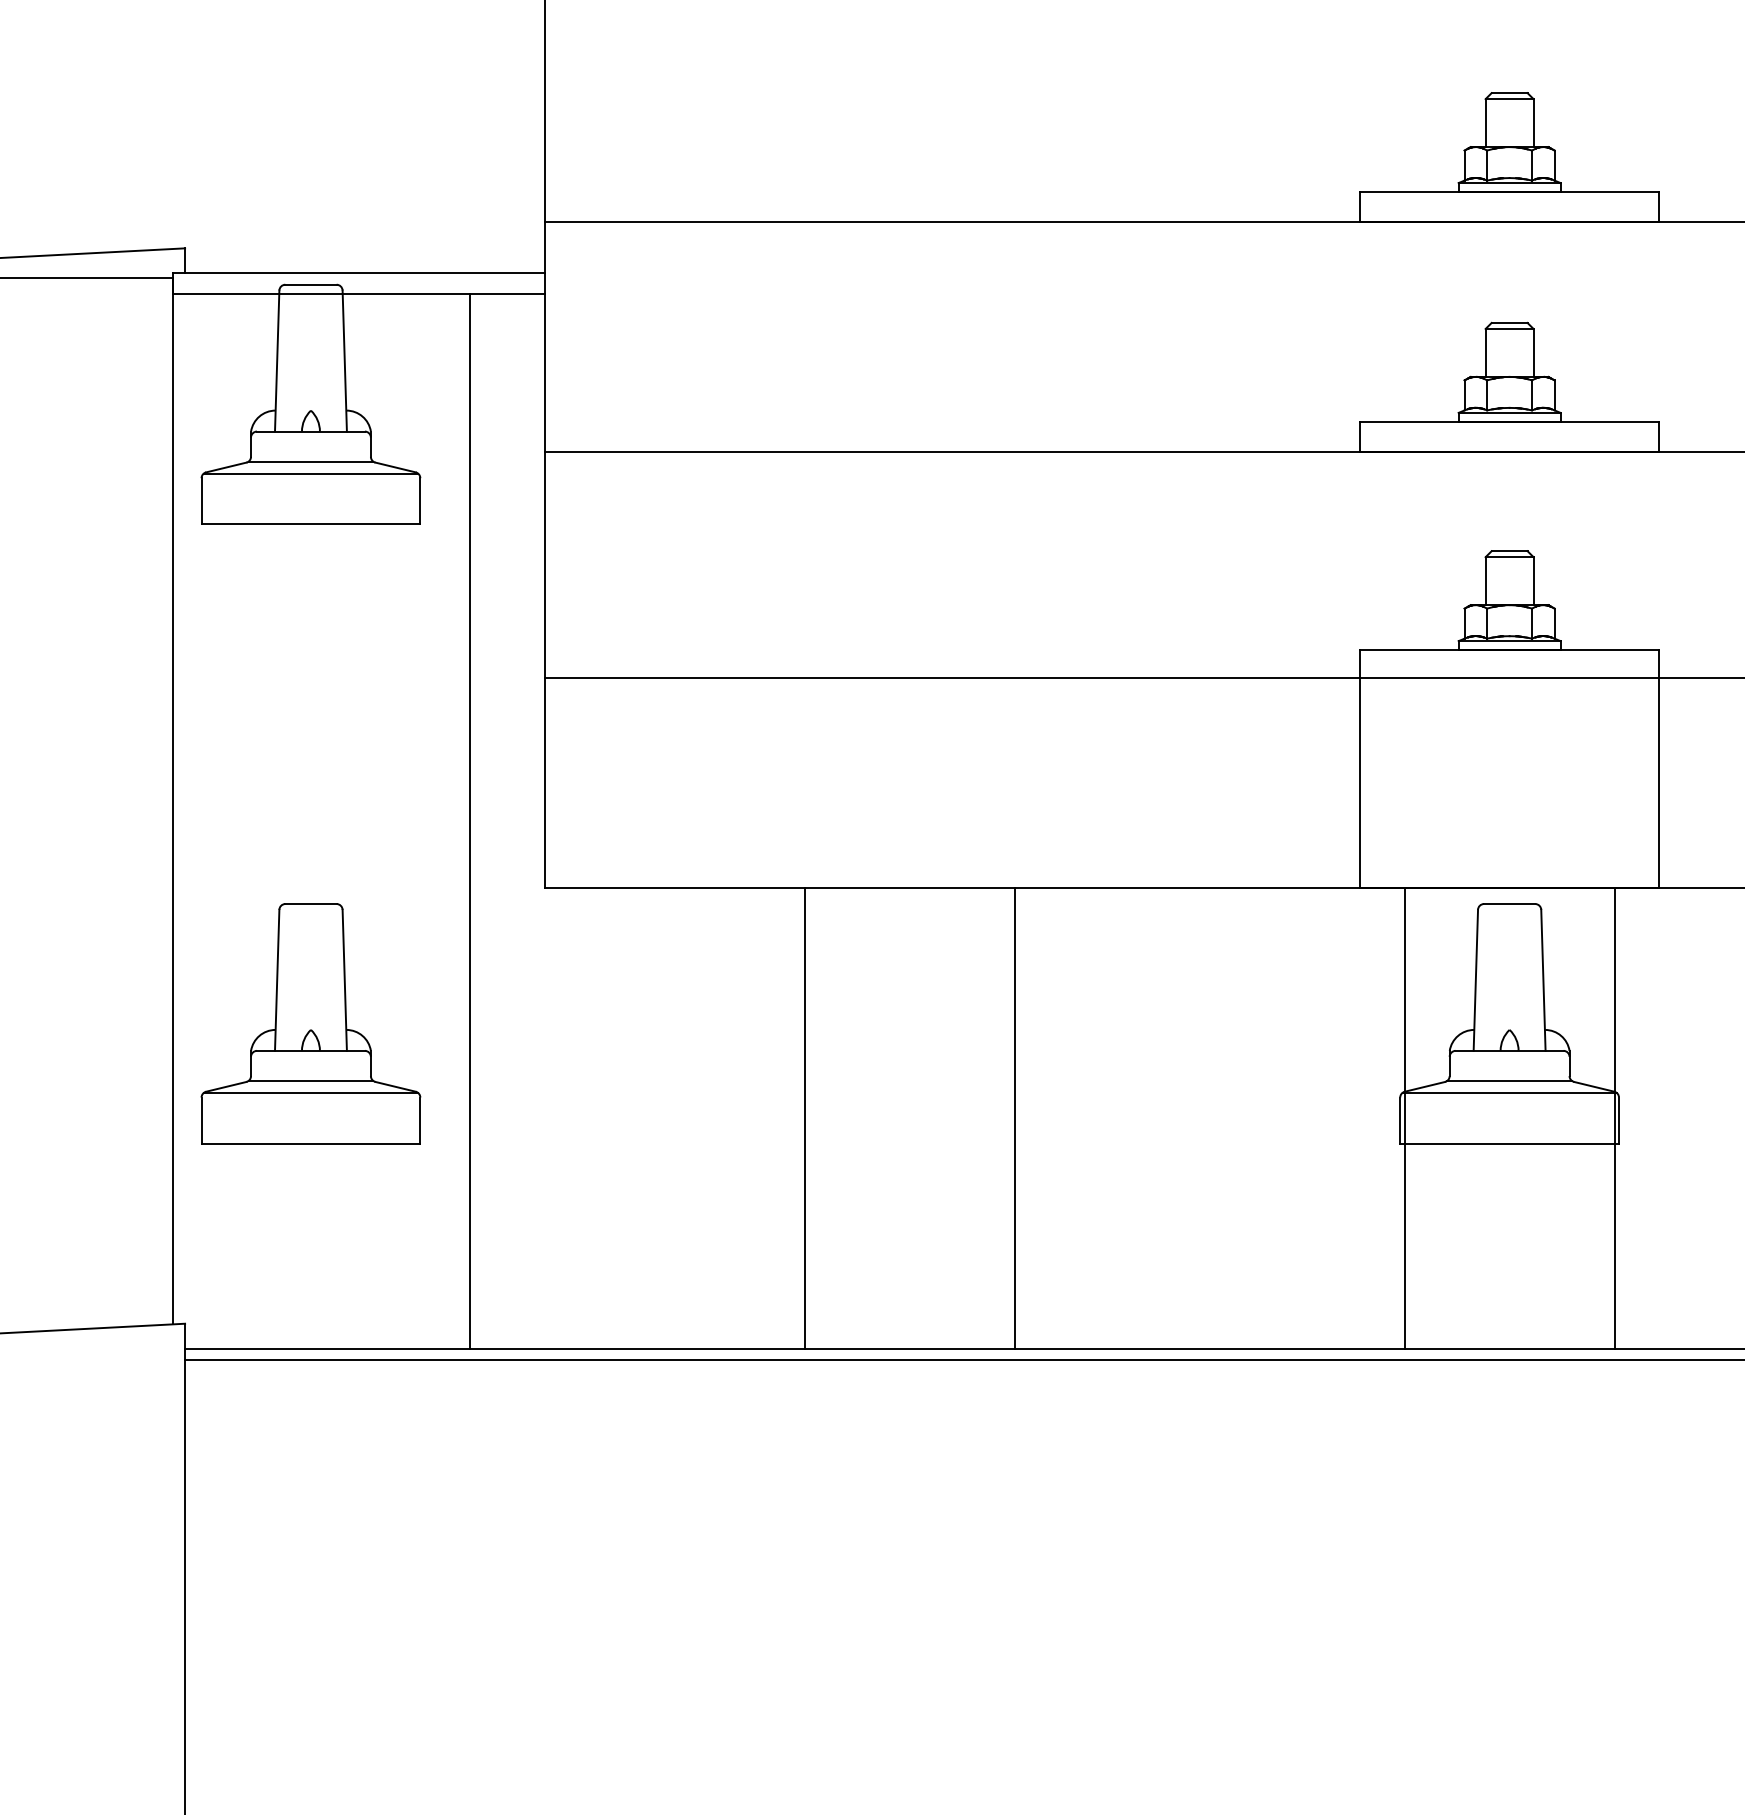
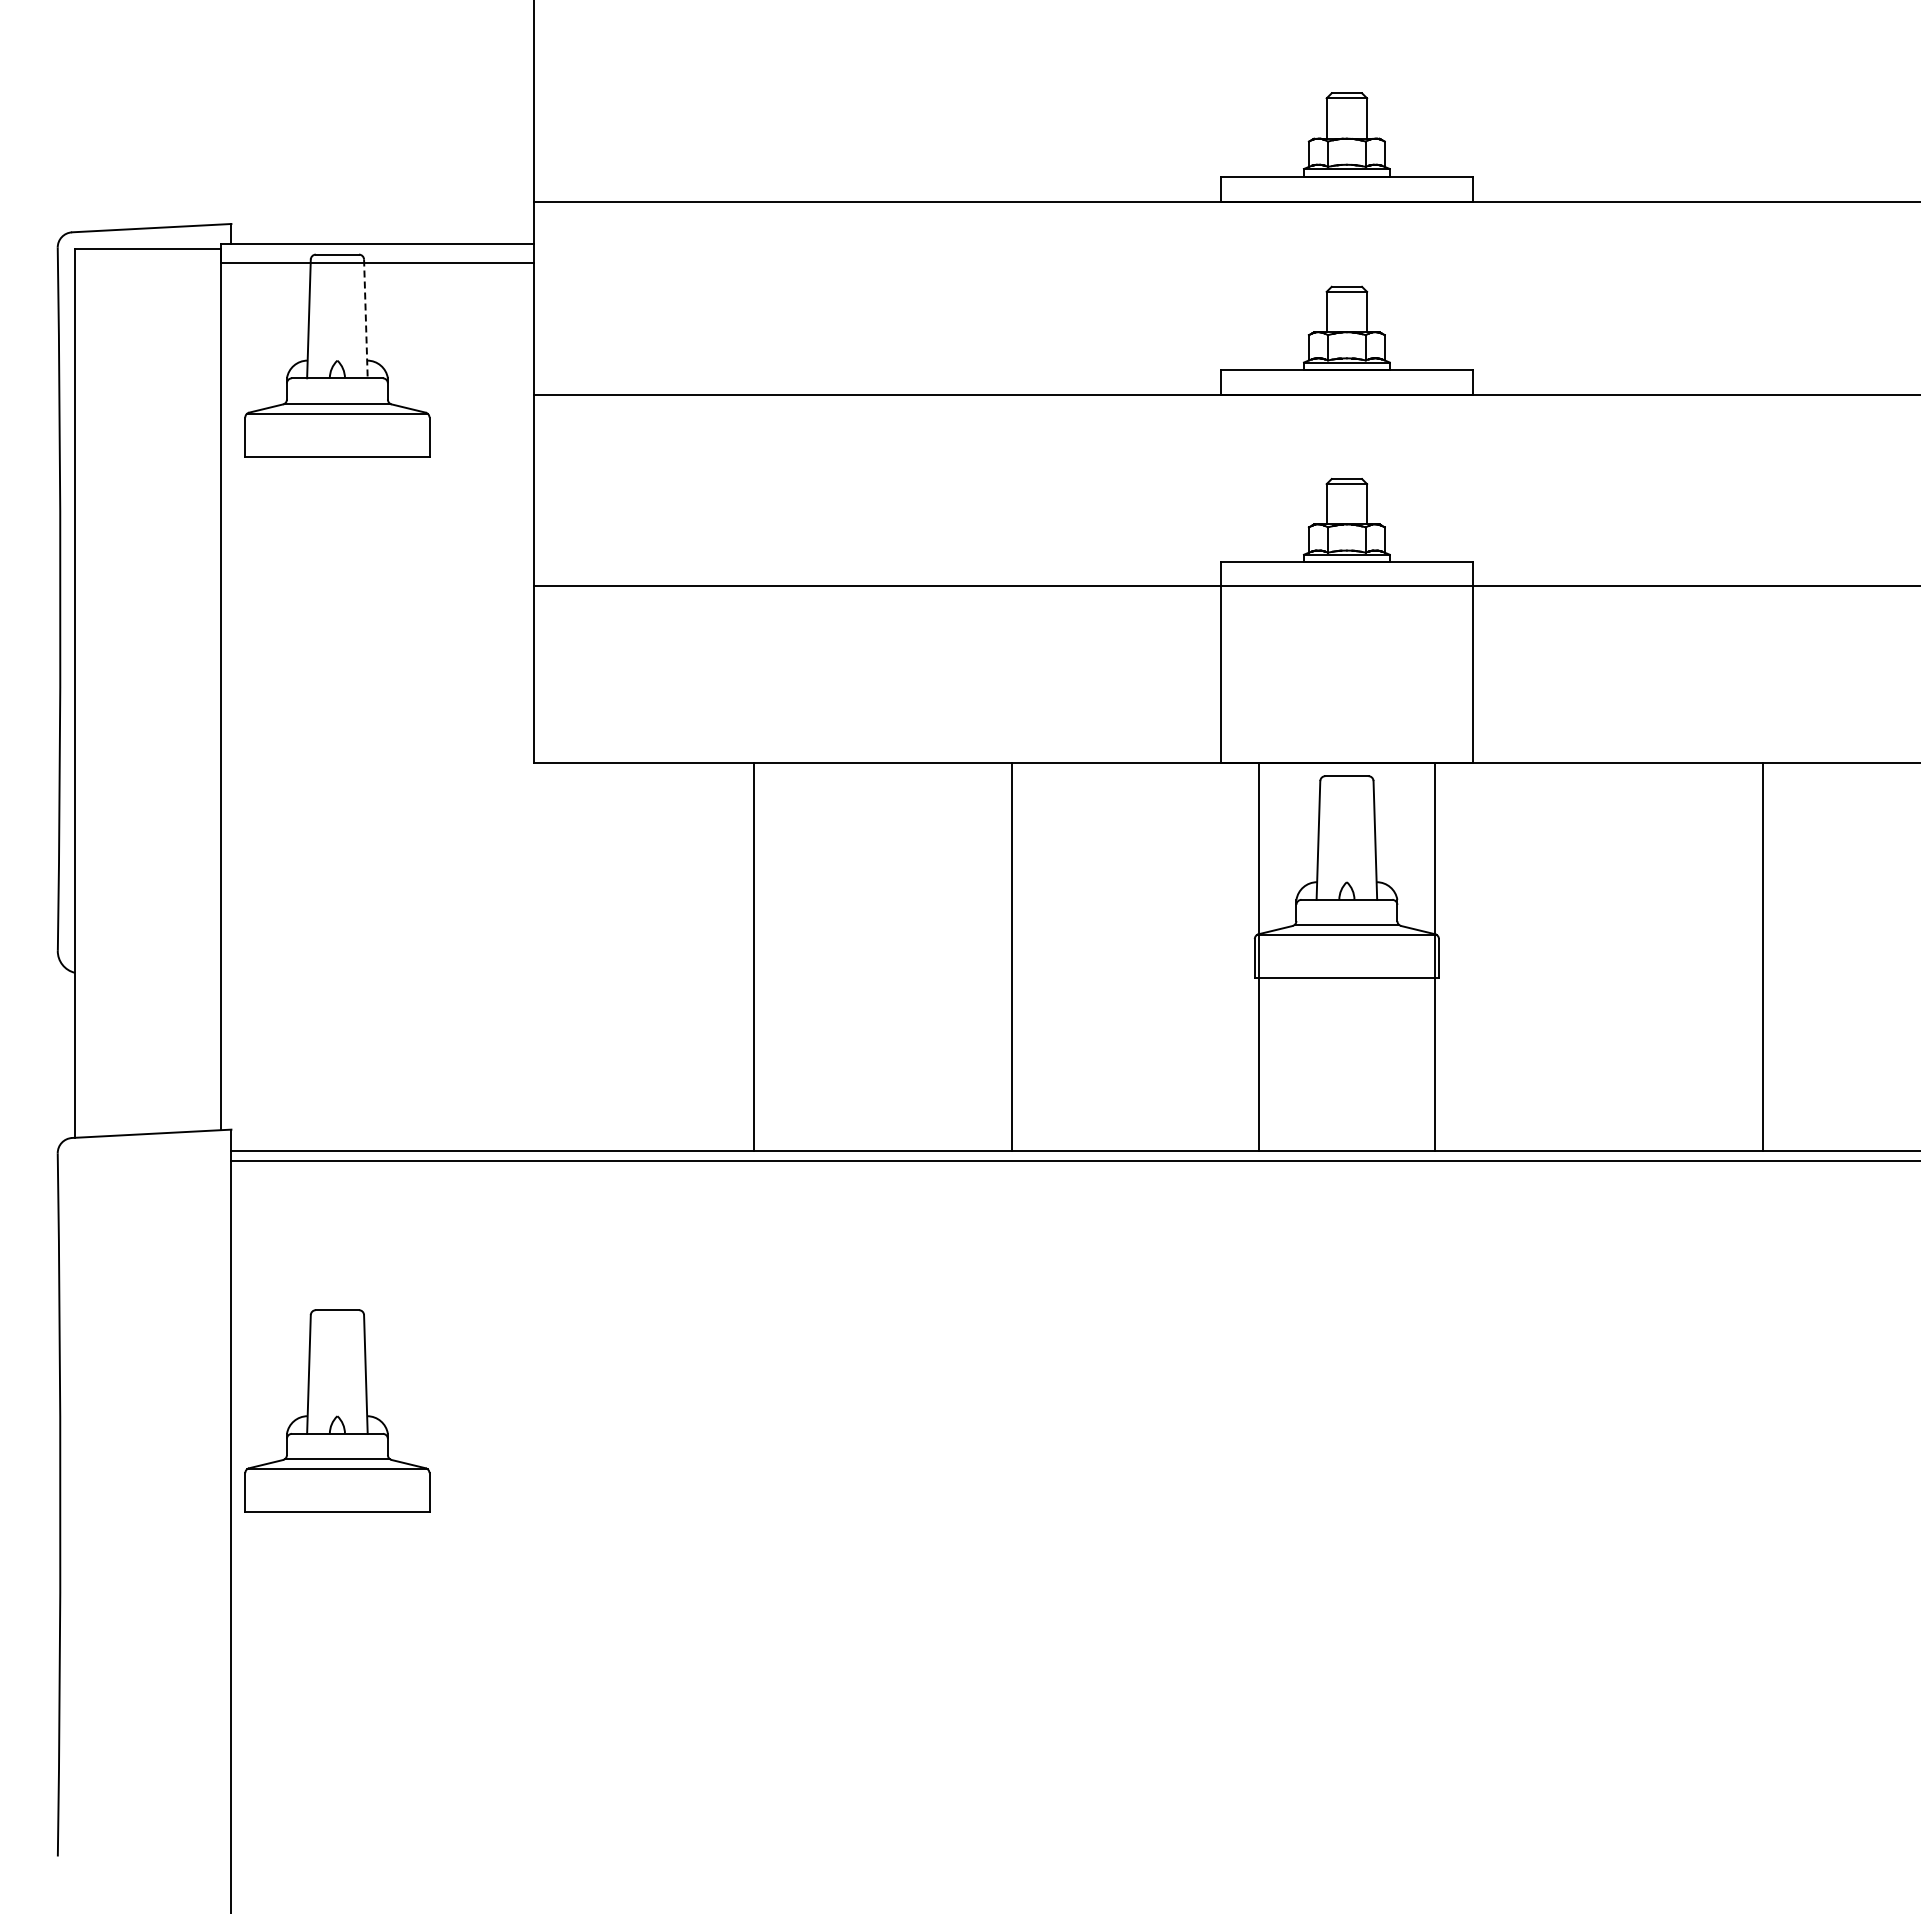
line: (344, 361) -> (365, 319), solid -> dashed
line: (470, 821) -> (471, 706), removed
part: (311, 1023) -> (337, 1410), moved
line: (1015, 1118) -> (1012, 956), moved

